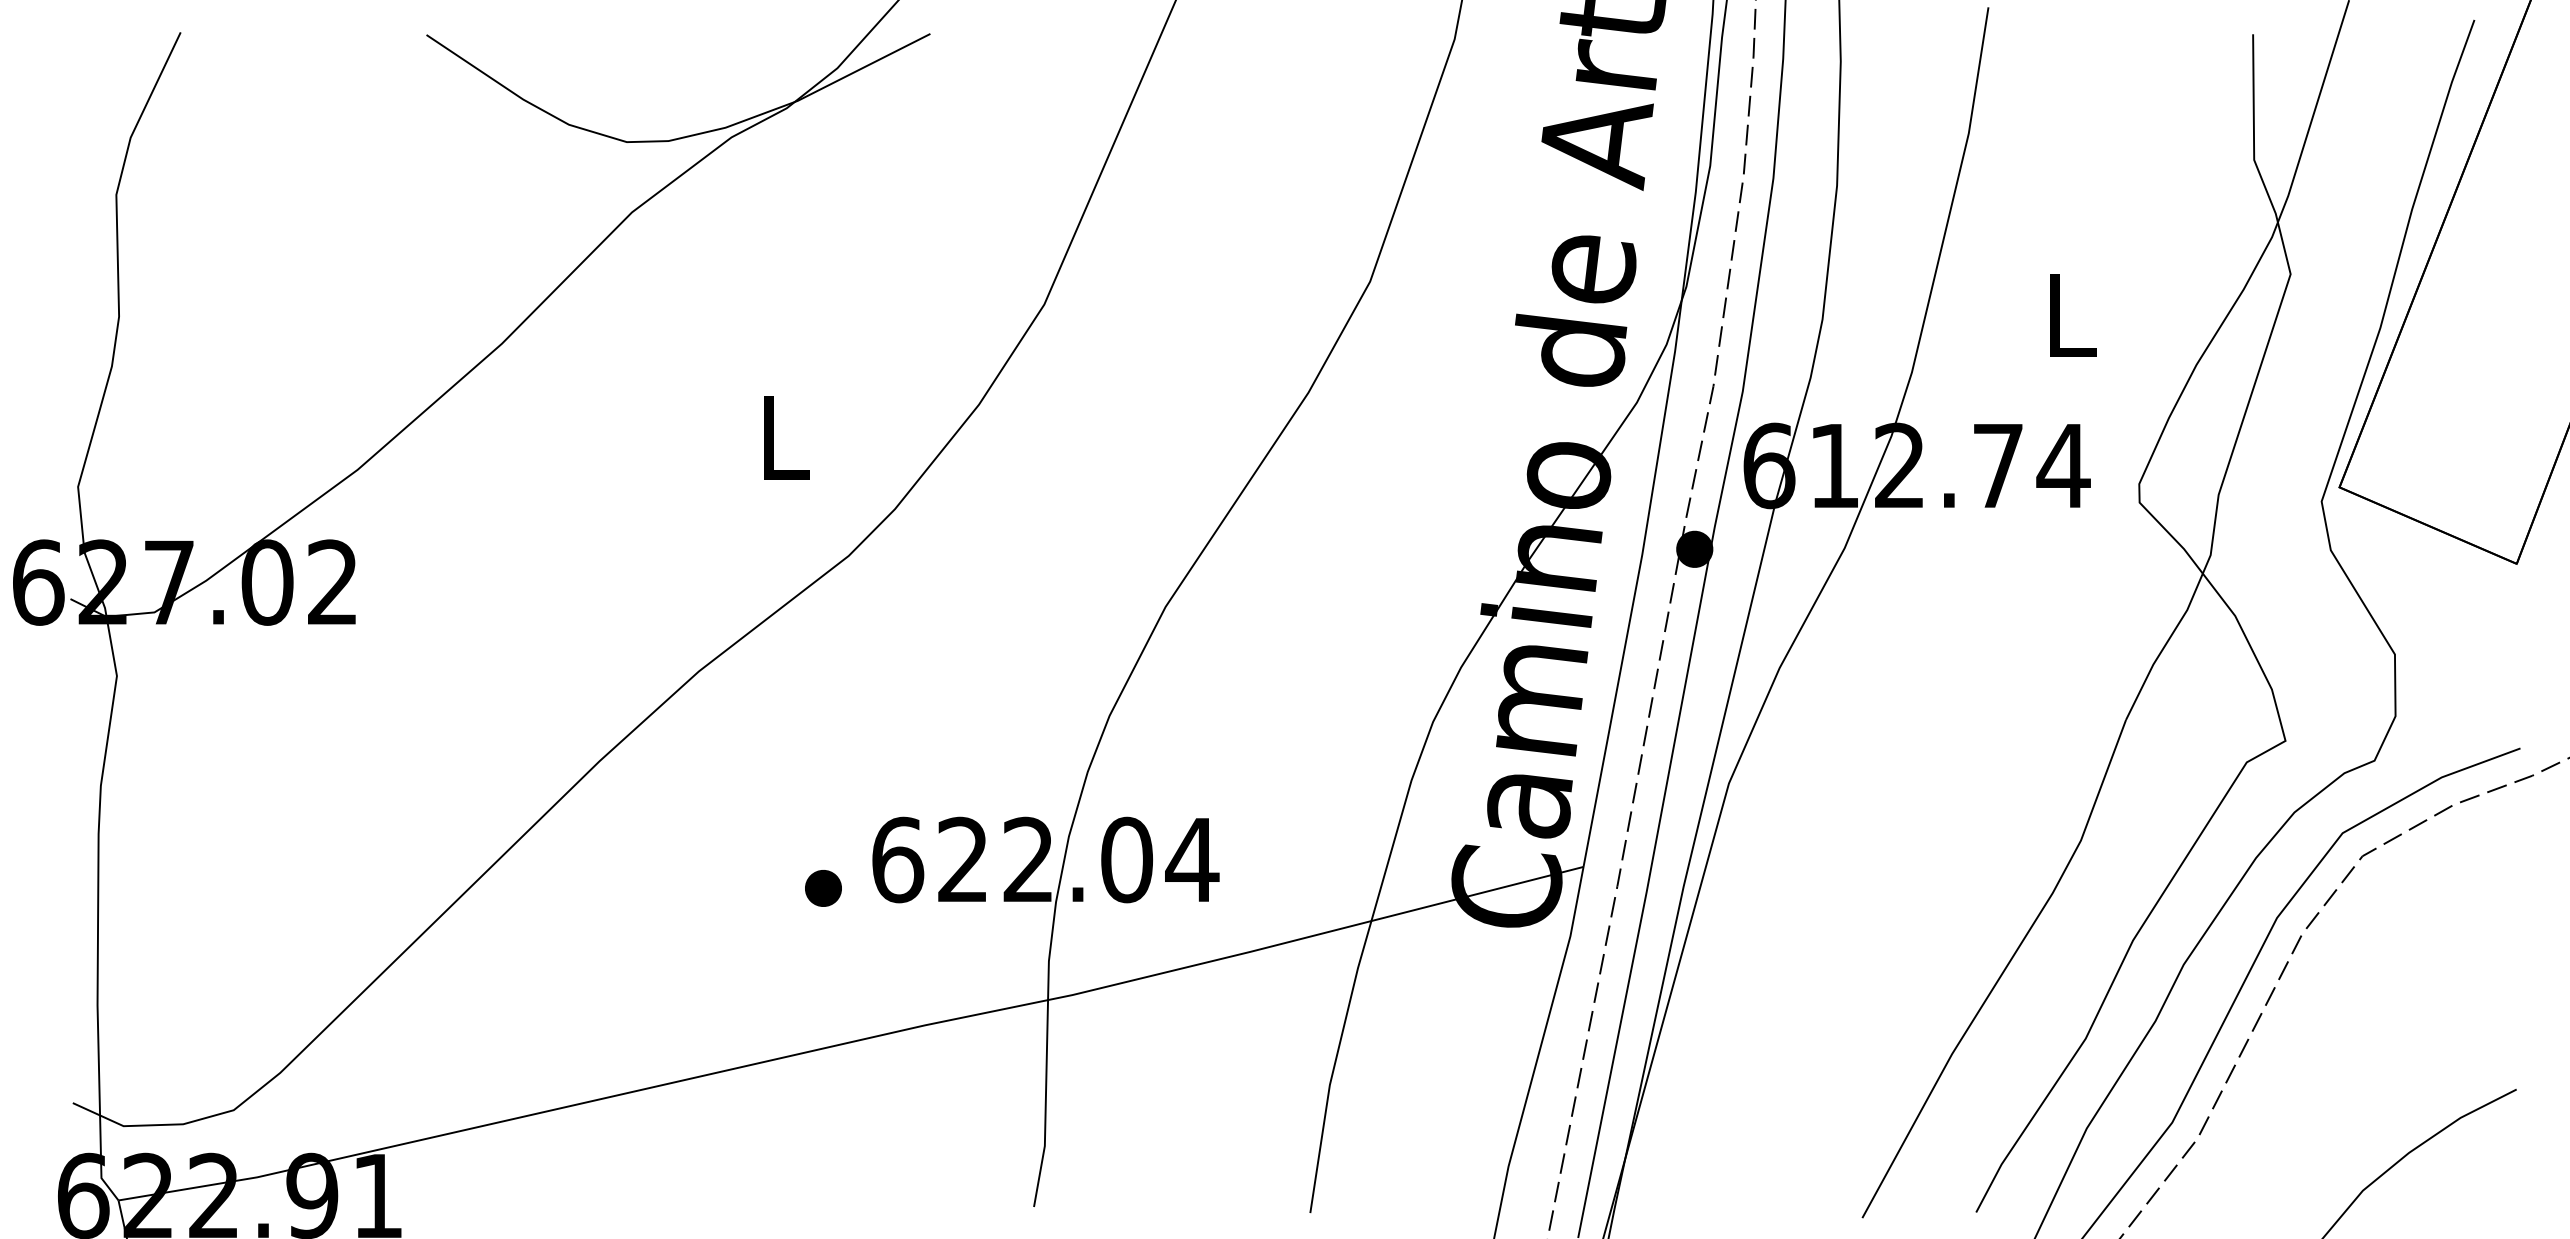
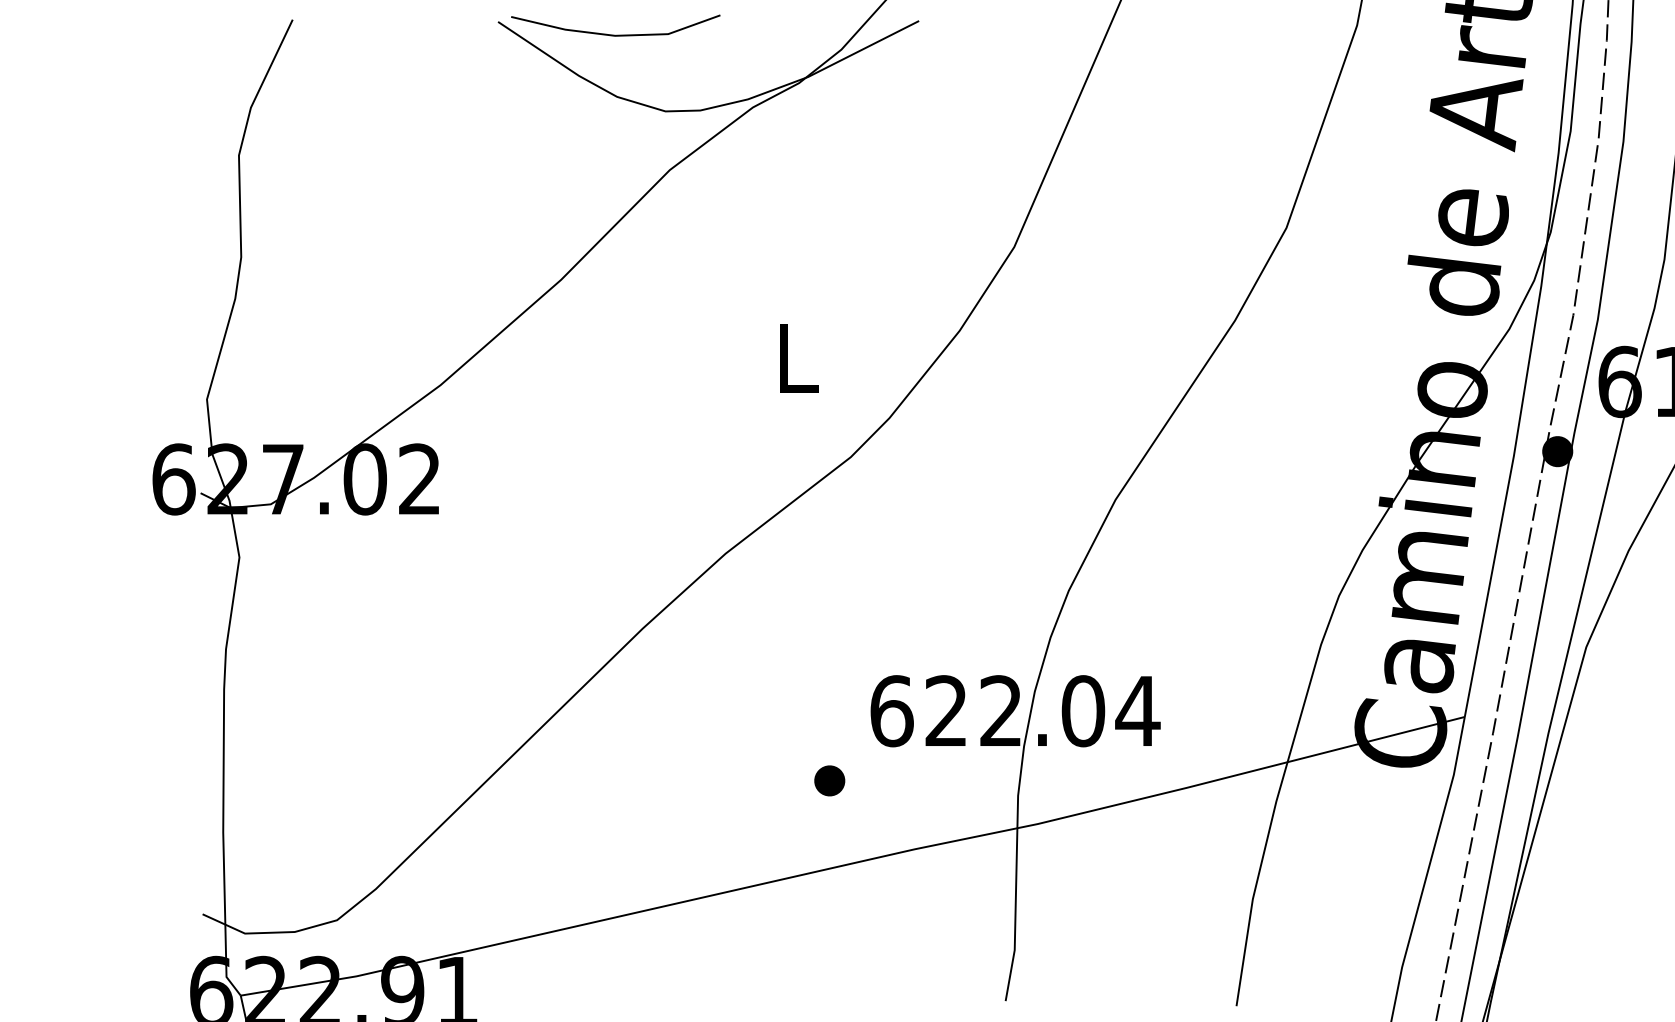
line: (567, 50) -> (615, 34), added
part: (823, 888) -> (829, 780), moved

